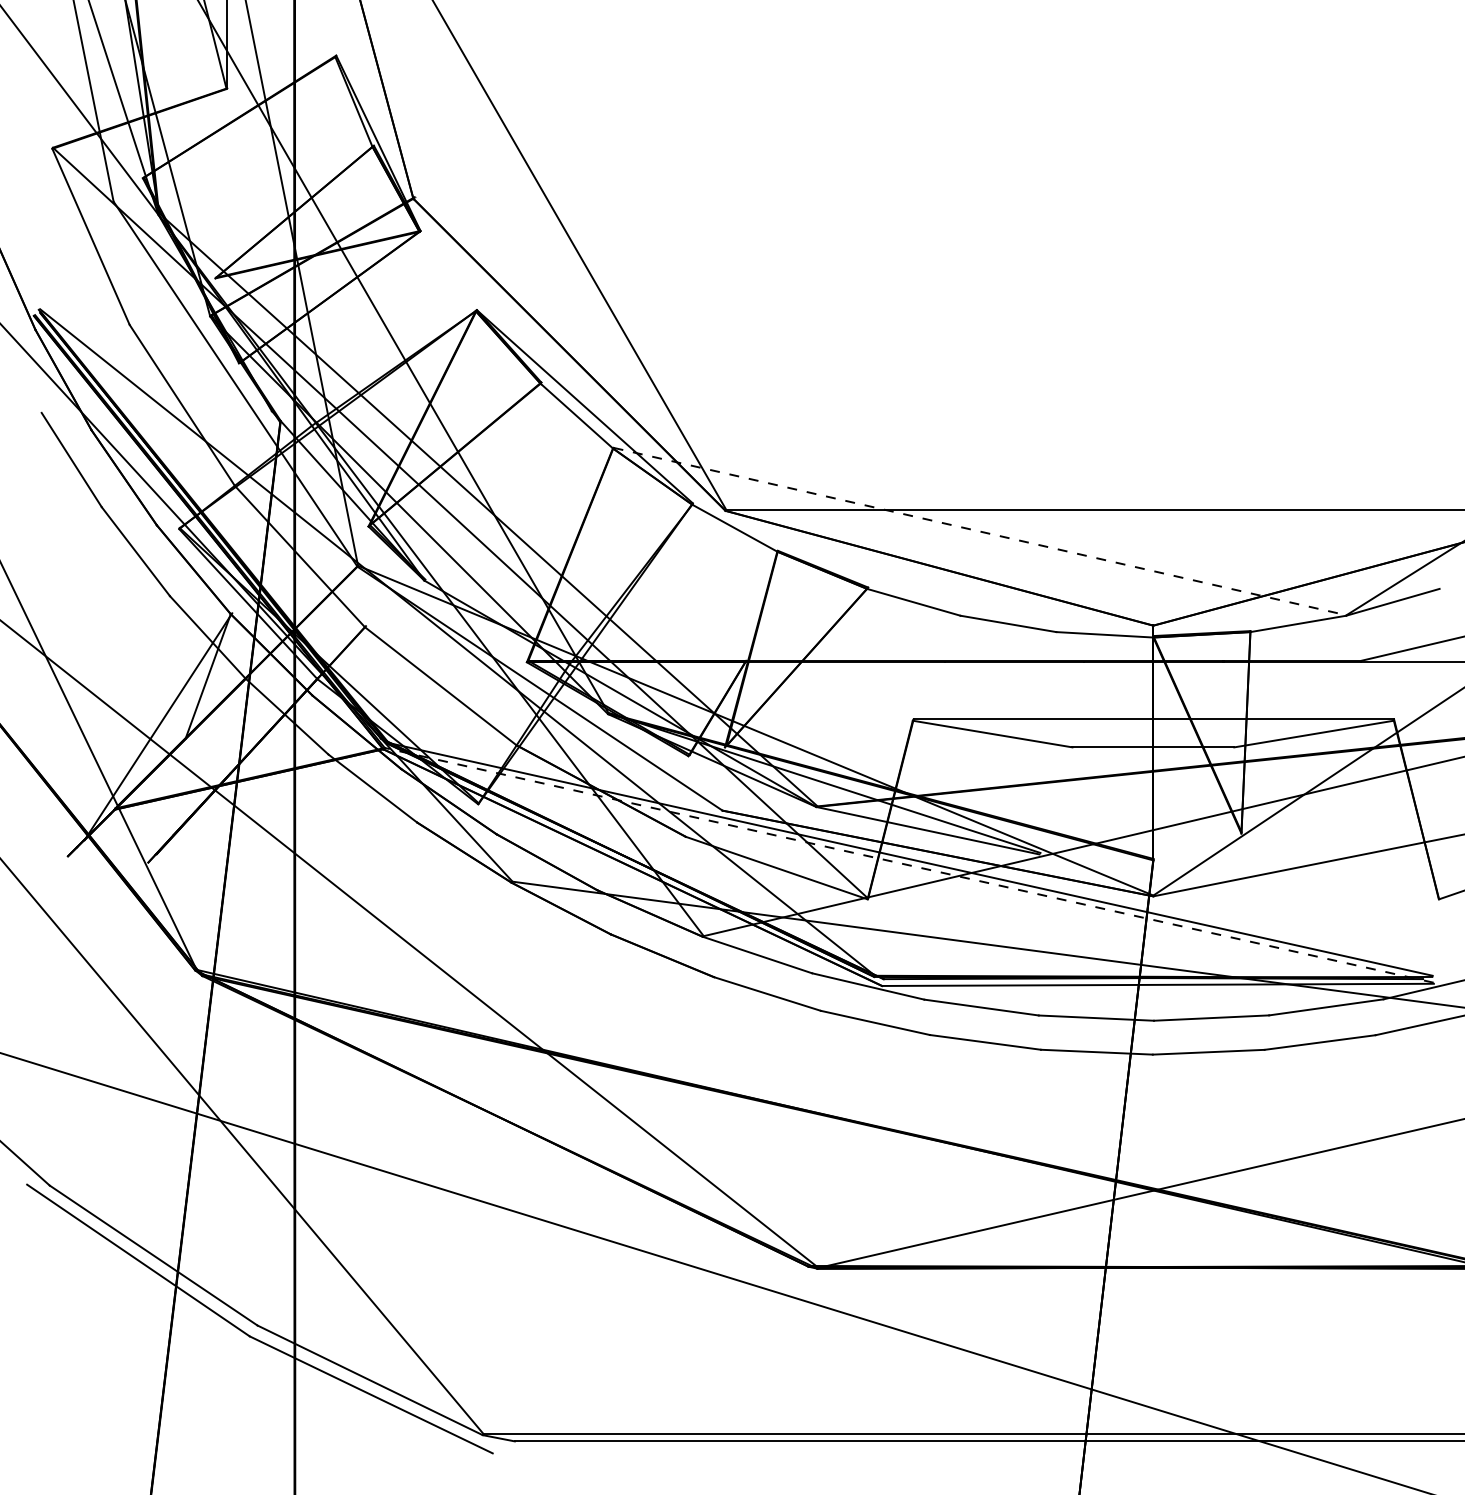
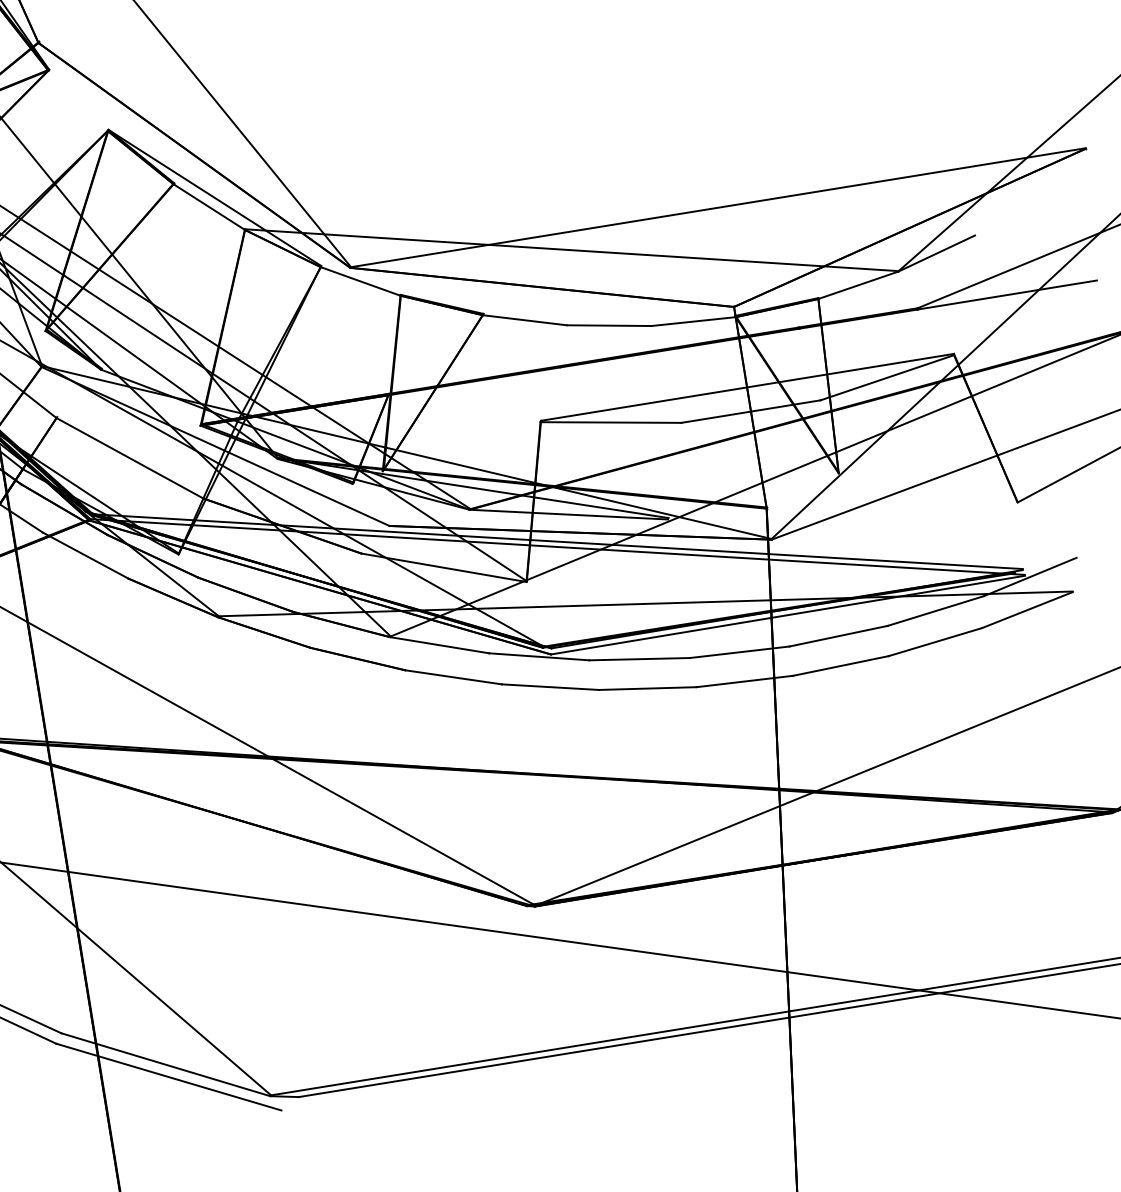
line: (980, 531) -> (572, 250), dashed -> solid
line: (908, 865) -> (556, 547), dashed -> solid

